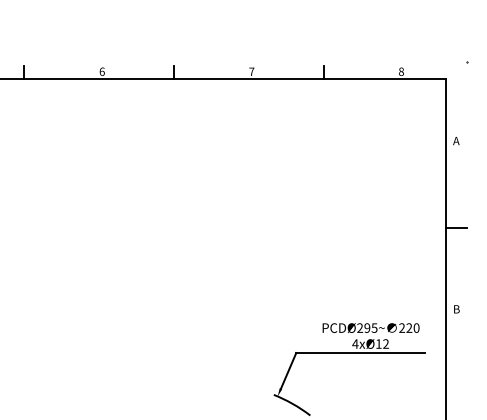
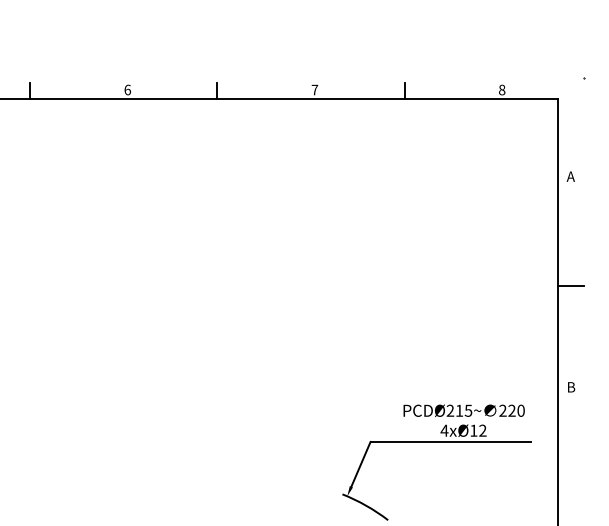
text: (367, 327) -> (459, 410), PCDØ295~ -> PCDØ215~

